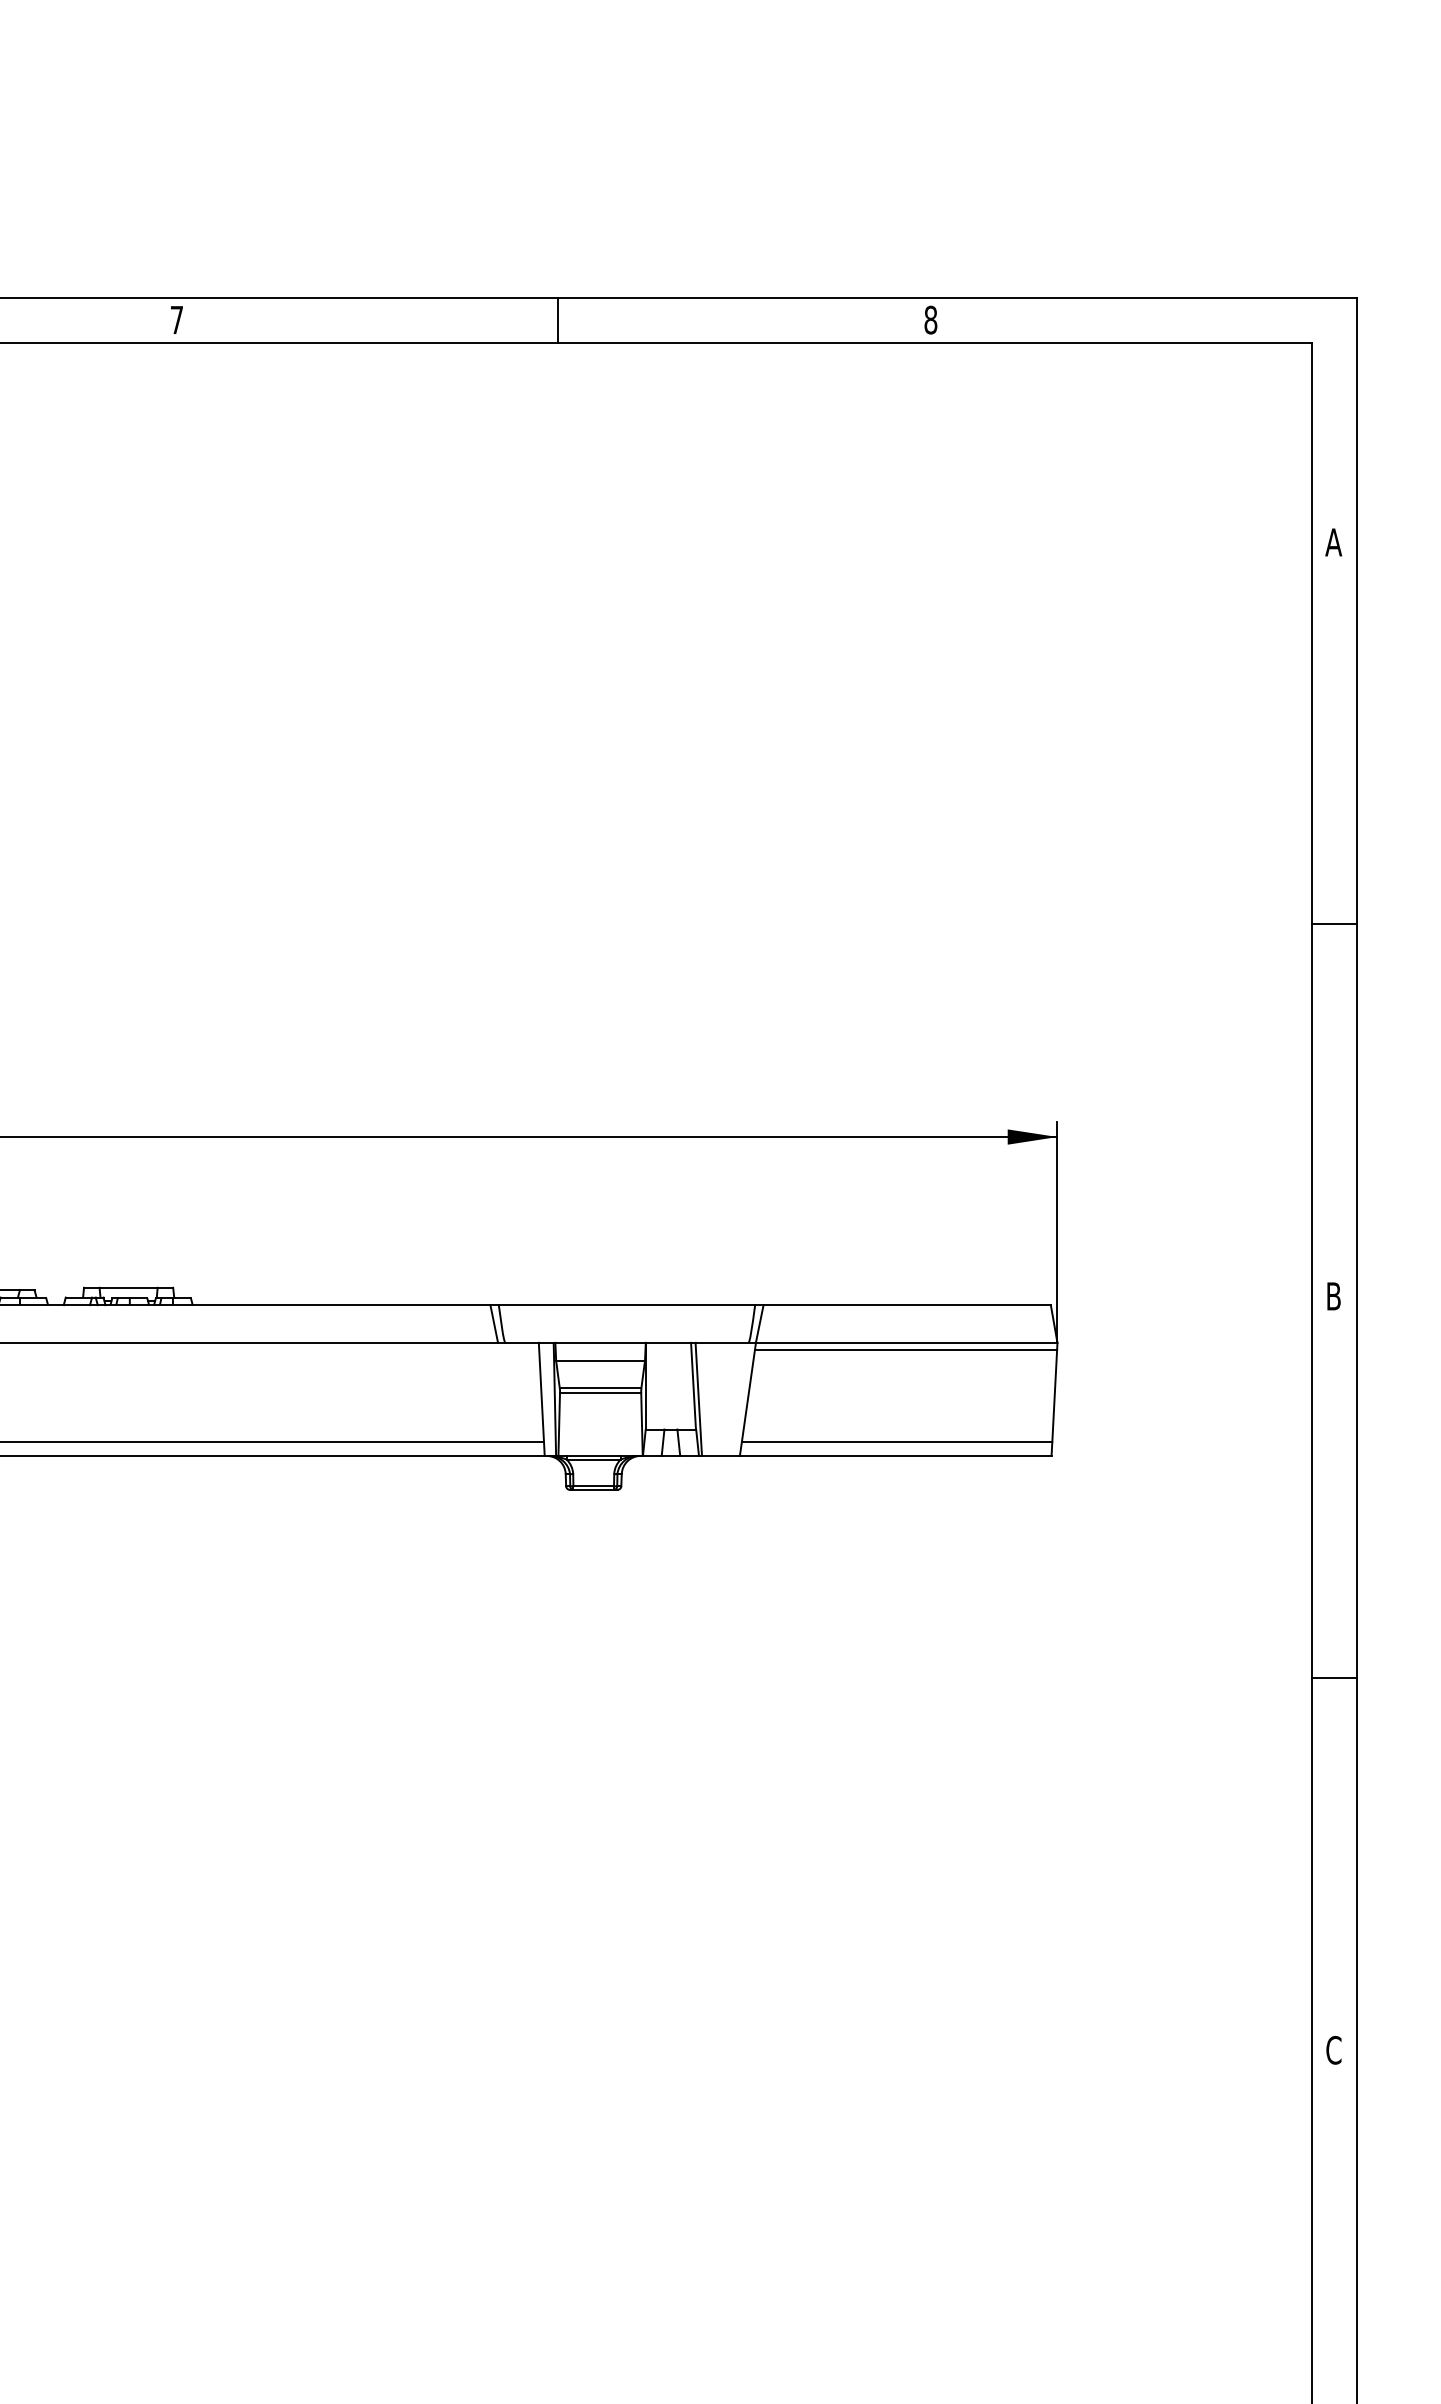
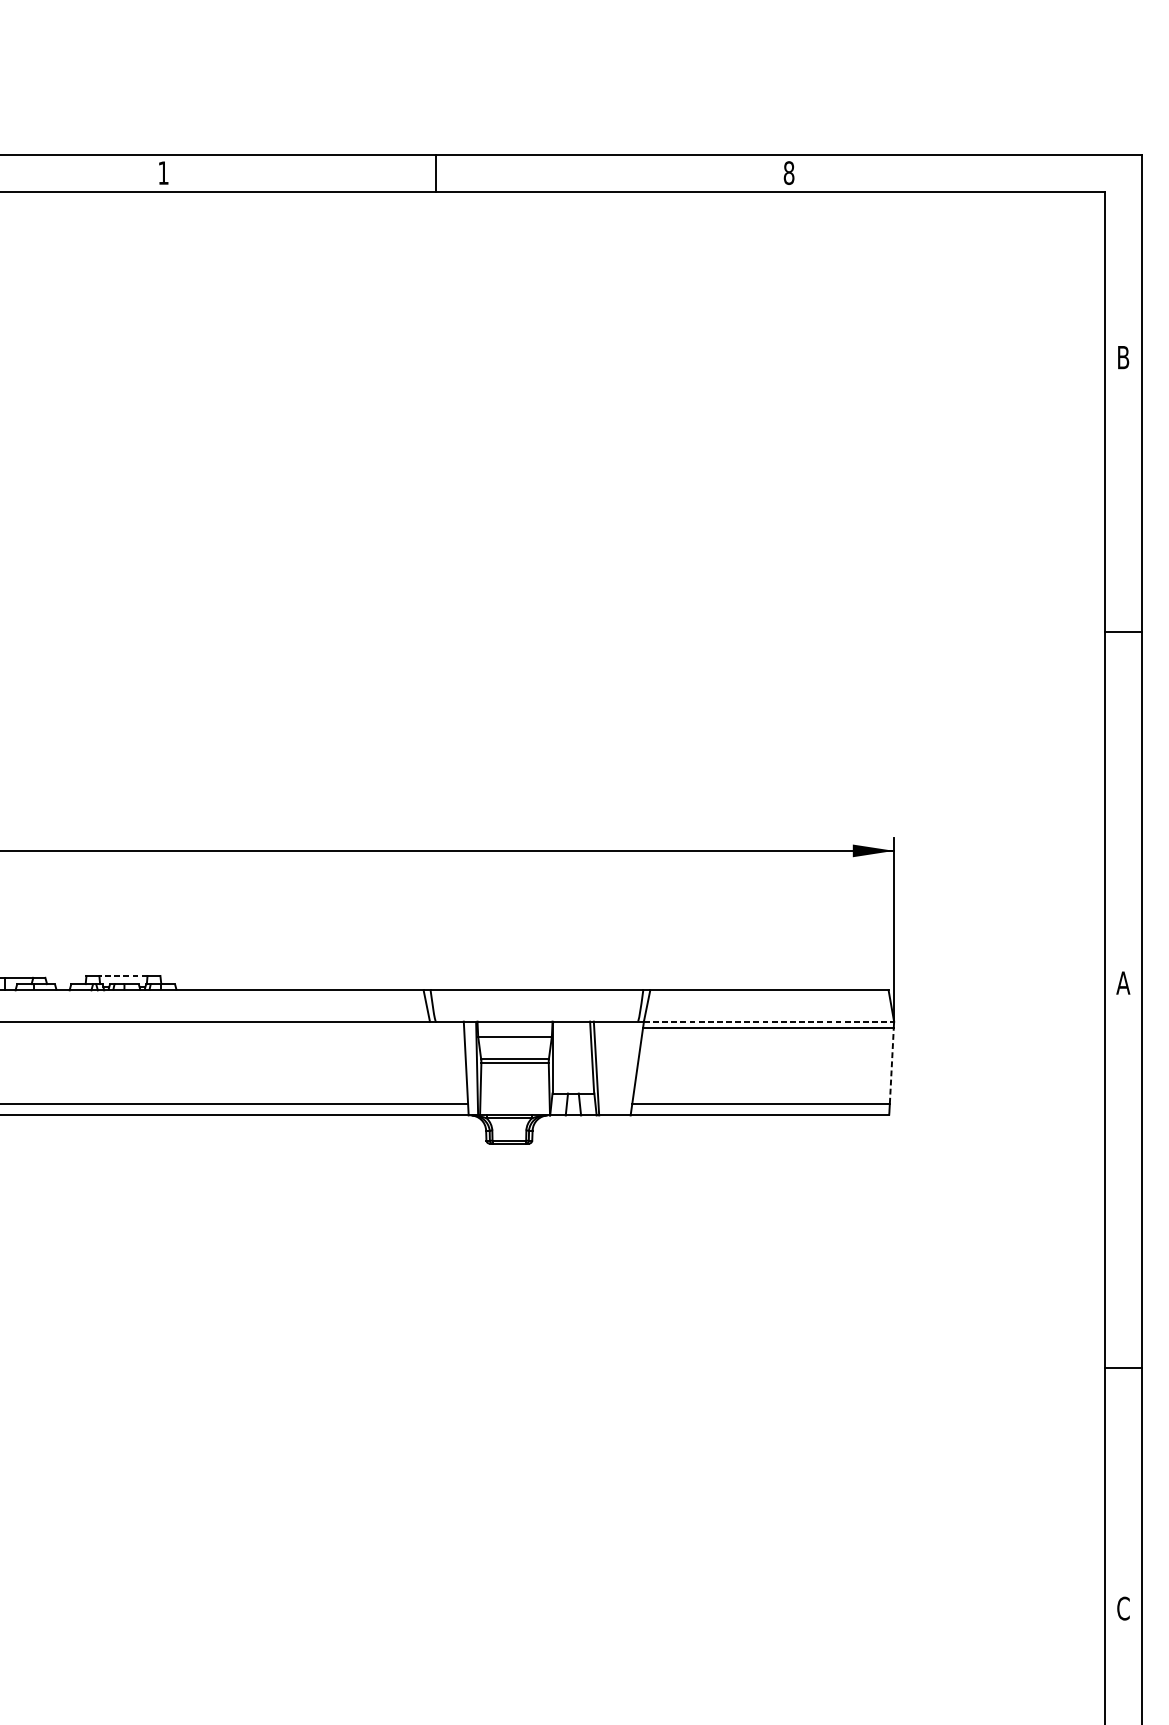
text: (176, 319) -> (163, 172), 7 -> 1
line: (557, 320) -> (436, 173), moved
text: (1333, 542) -> (1123, 357), A -> B
line: (1333, 923) -> (1123, 631), moved
line: (128, 1287) -> (123, 975), solid -> dashed
text: (1333, 1296) -> (1123, 983), B -> A
line: (906, 1342) -> (768, 1021), solid -> dashed
line: (1054, 1396) -> (891, 1066), solid -> dashed
line: (1333, 1677) -> (1123, 1368), moved

